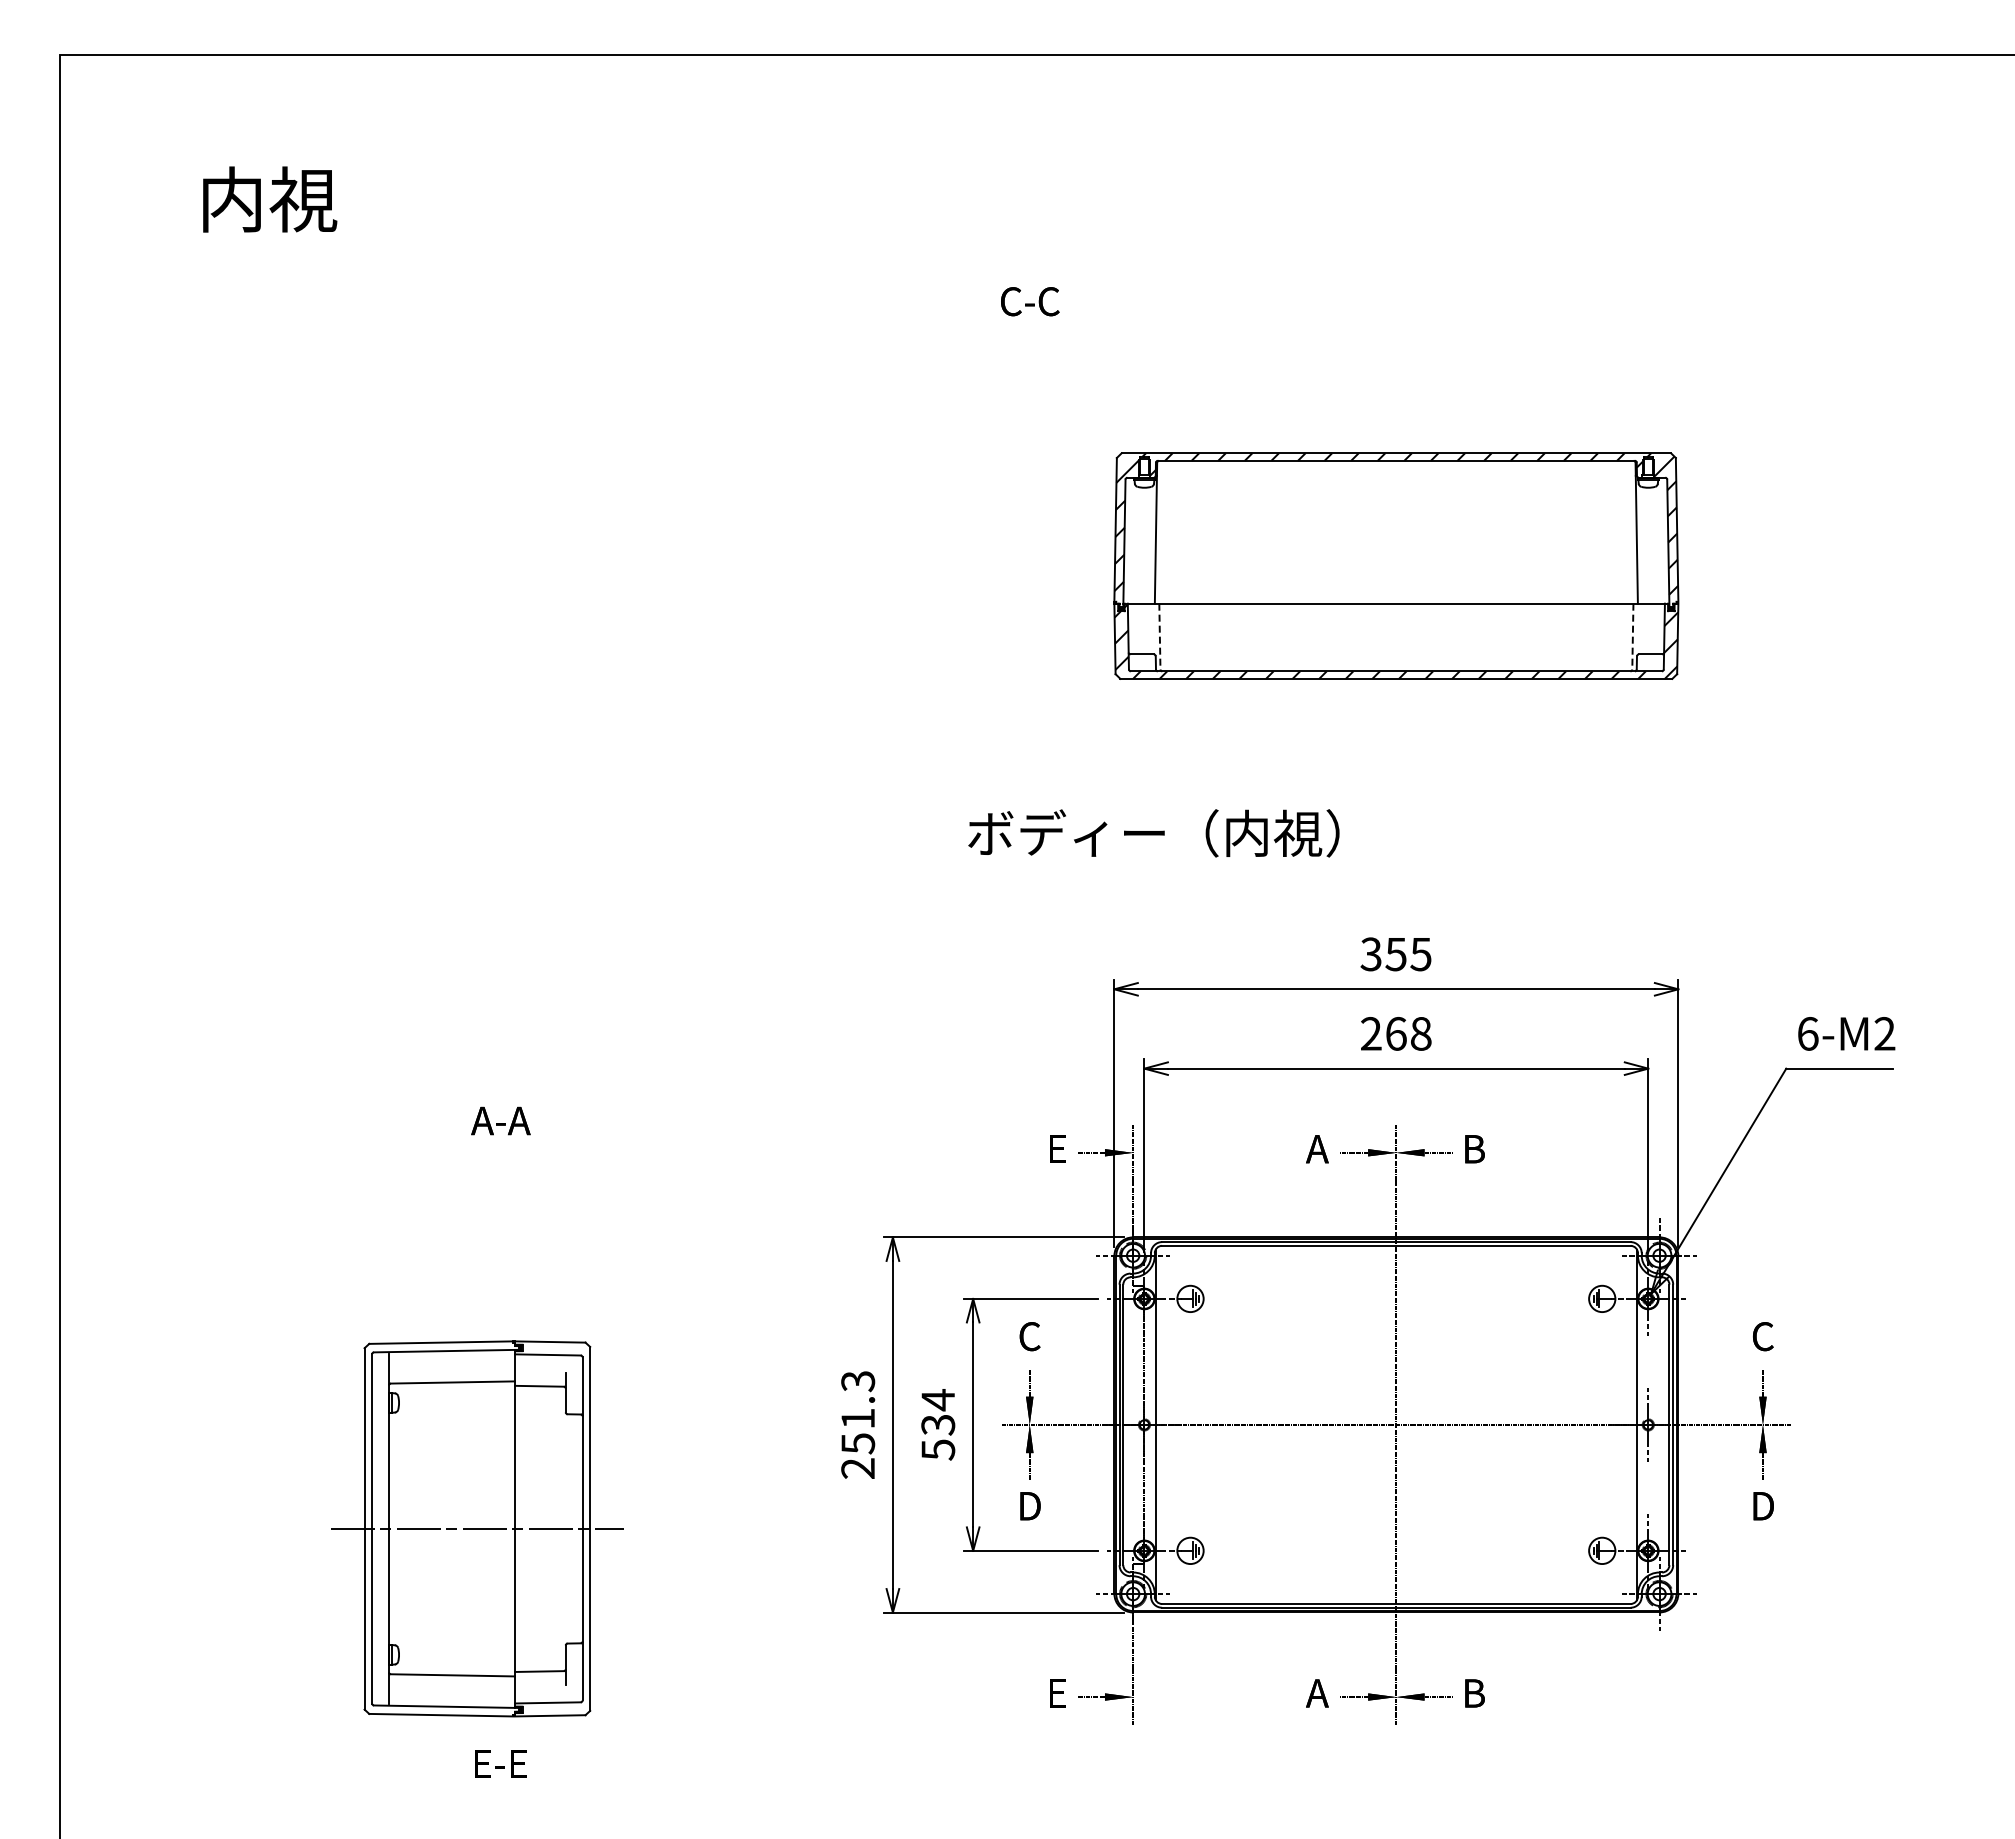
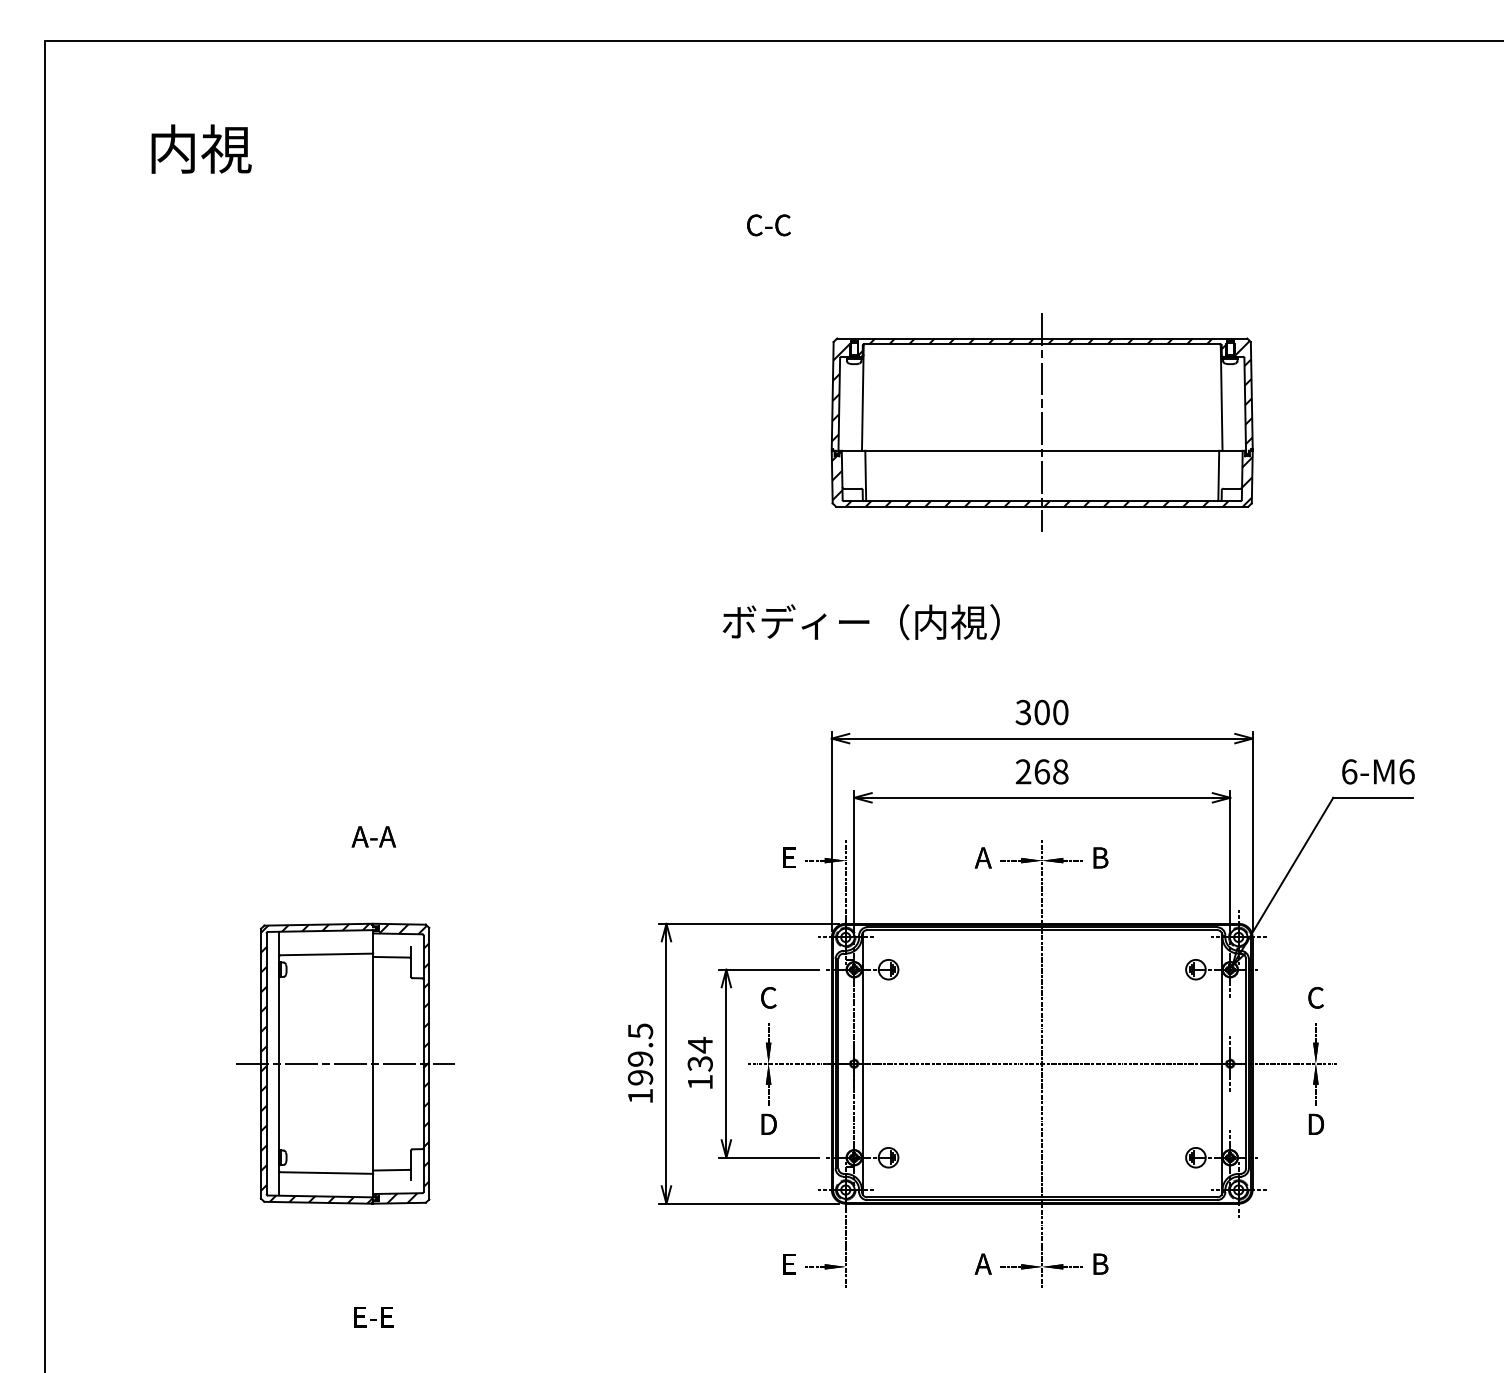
line: (1396, 565) -> (1042, 422), added
line: (1159, 636) -> (865, 475), dashed -> solid
line: (1632, 636) -> (1218, 475), dashed -> solid
text: (1408, 954) -> (1051, 712), 355 -> 300
text: (1884, 1033) -> (1406, 771), 6-M2 -> 6-M6
text: (858, 1424) -> (640, 1063), 251.3 -> 199.5
text: (938, 1449) -> (700, 1082), 534 -> 134
part: (477, 1528) -> (345, 1063), moved

